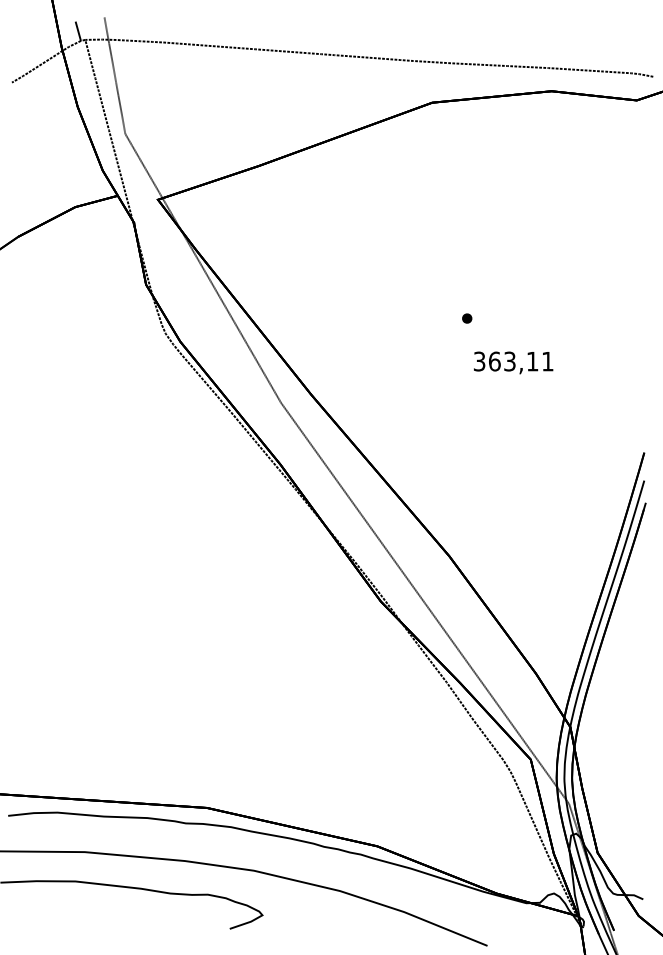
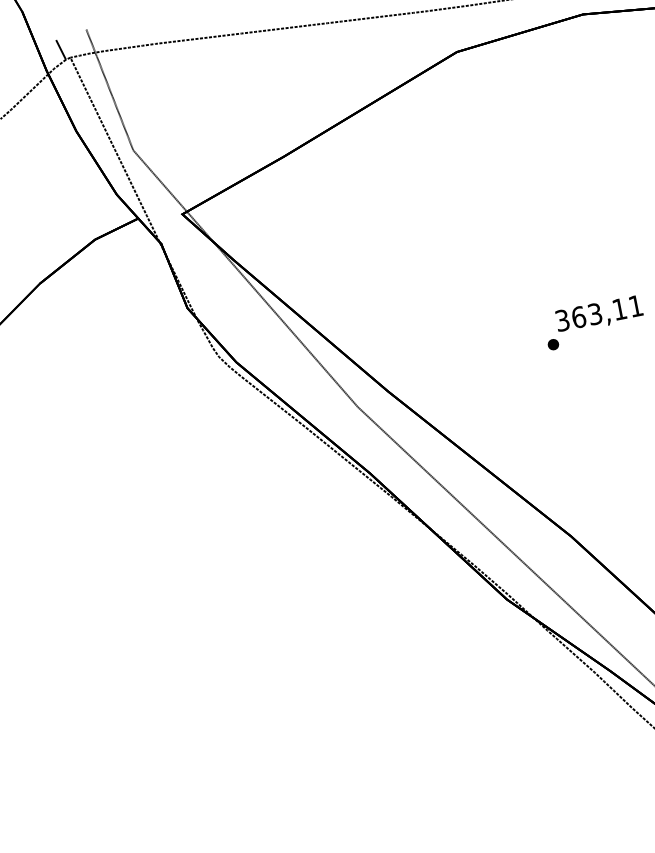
part: (467, 318) -> (553, 344), moved

